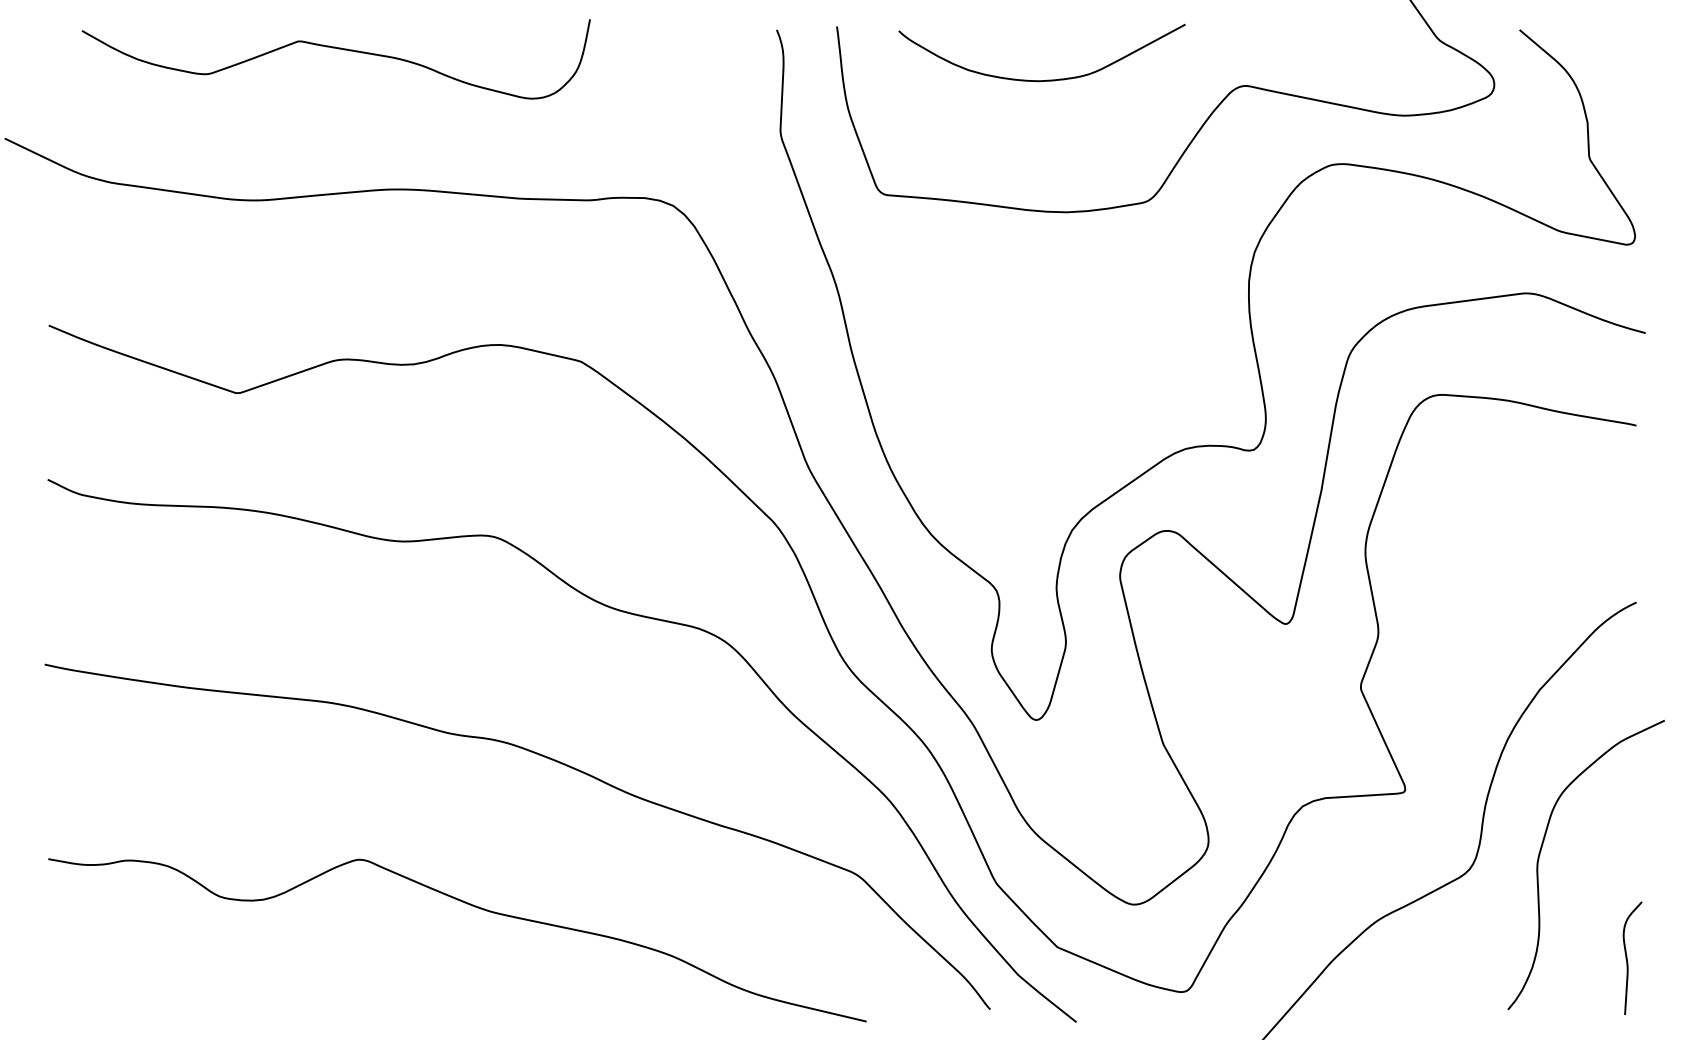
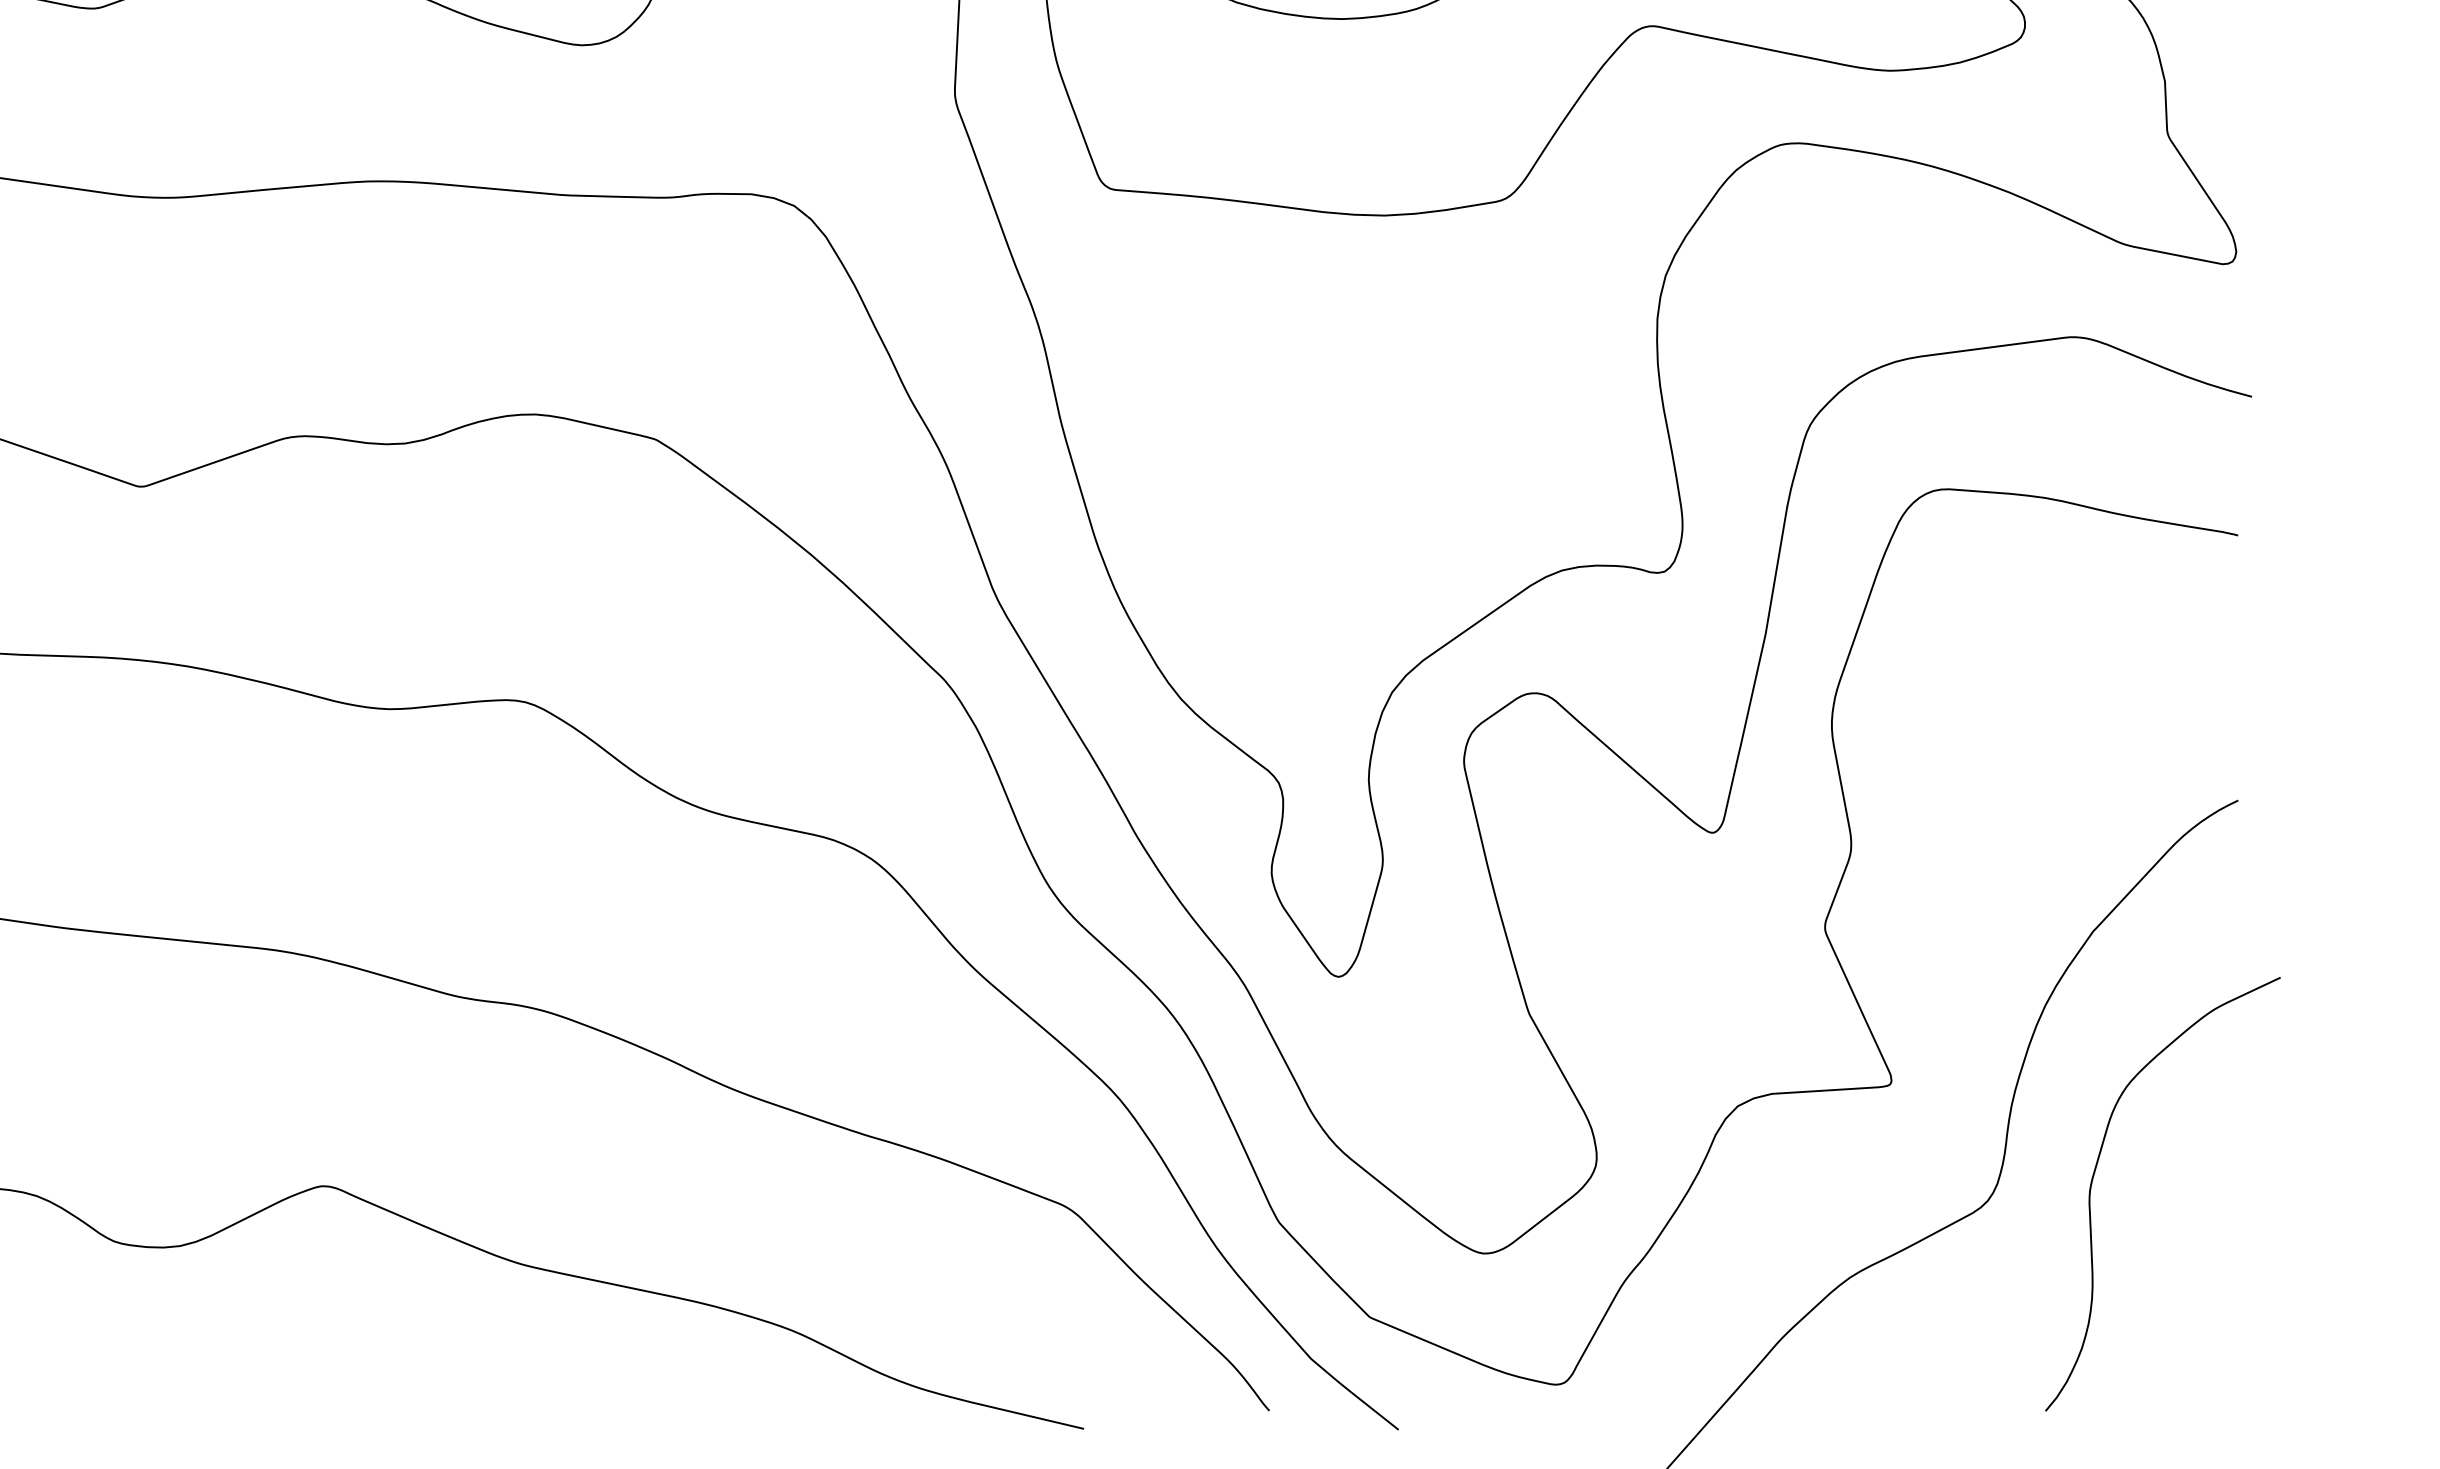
curve: (1627, 957) -> (2224, 1332), removed

